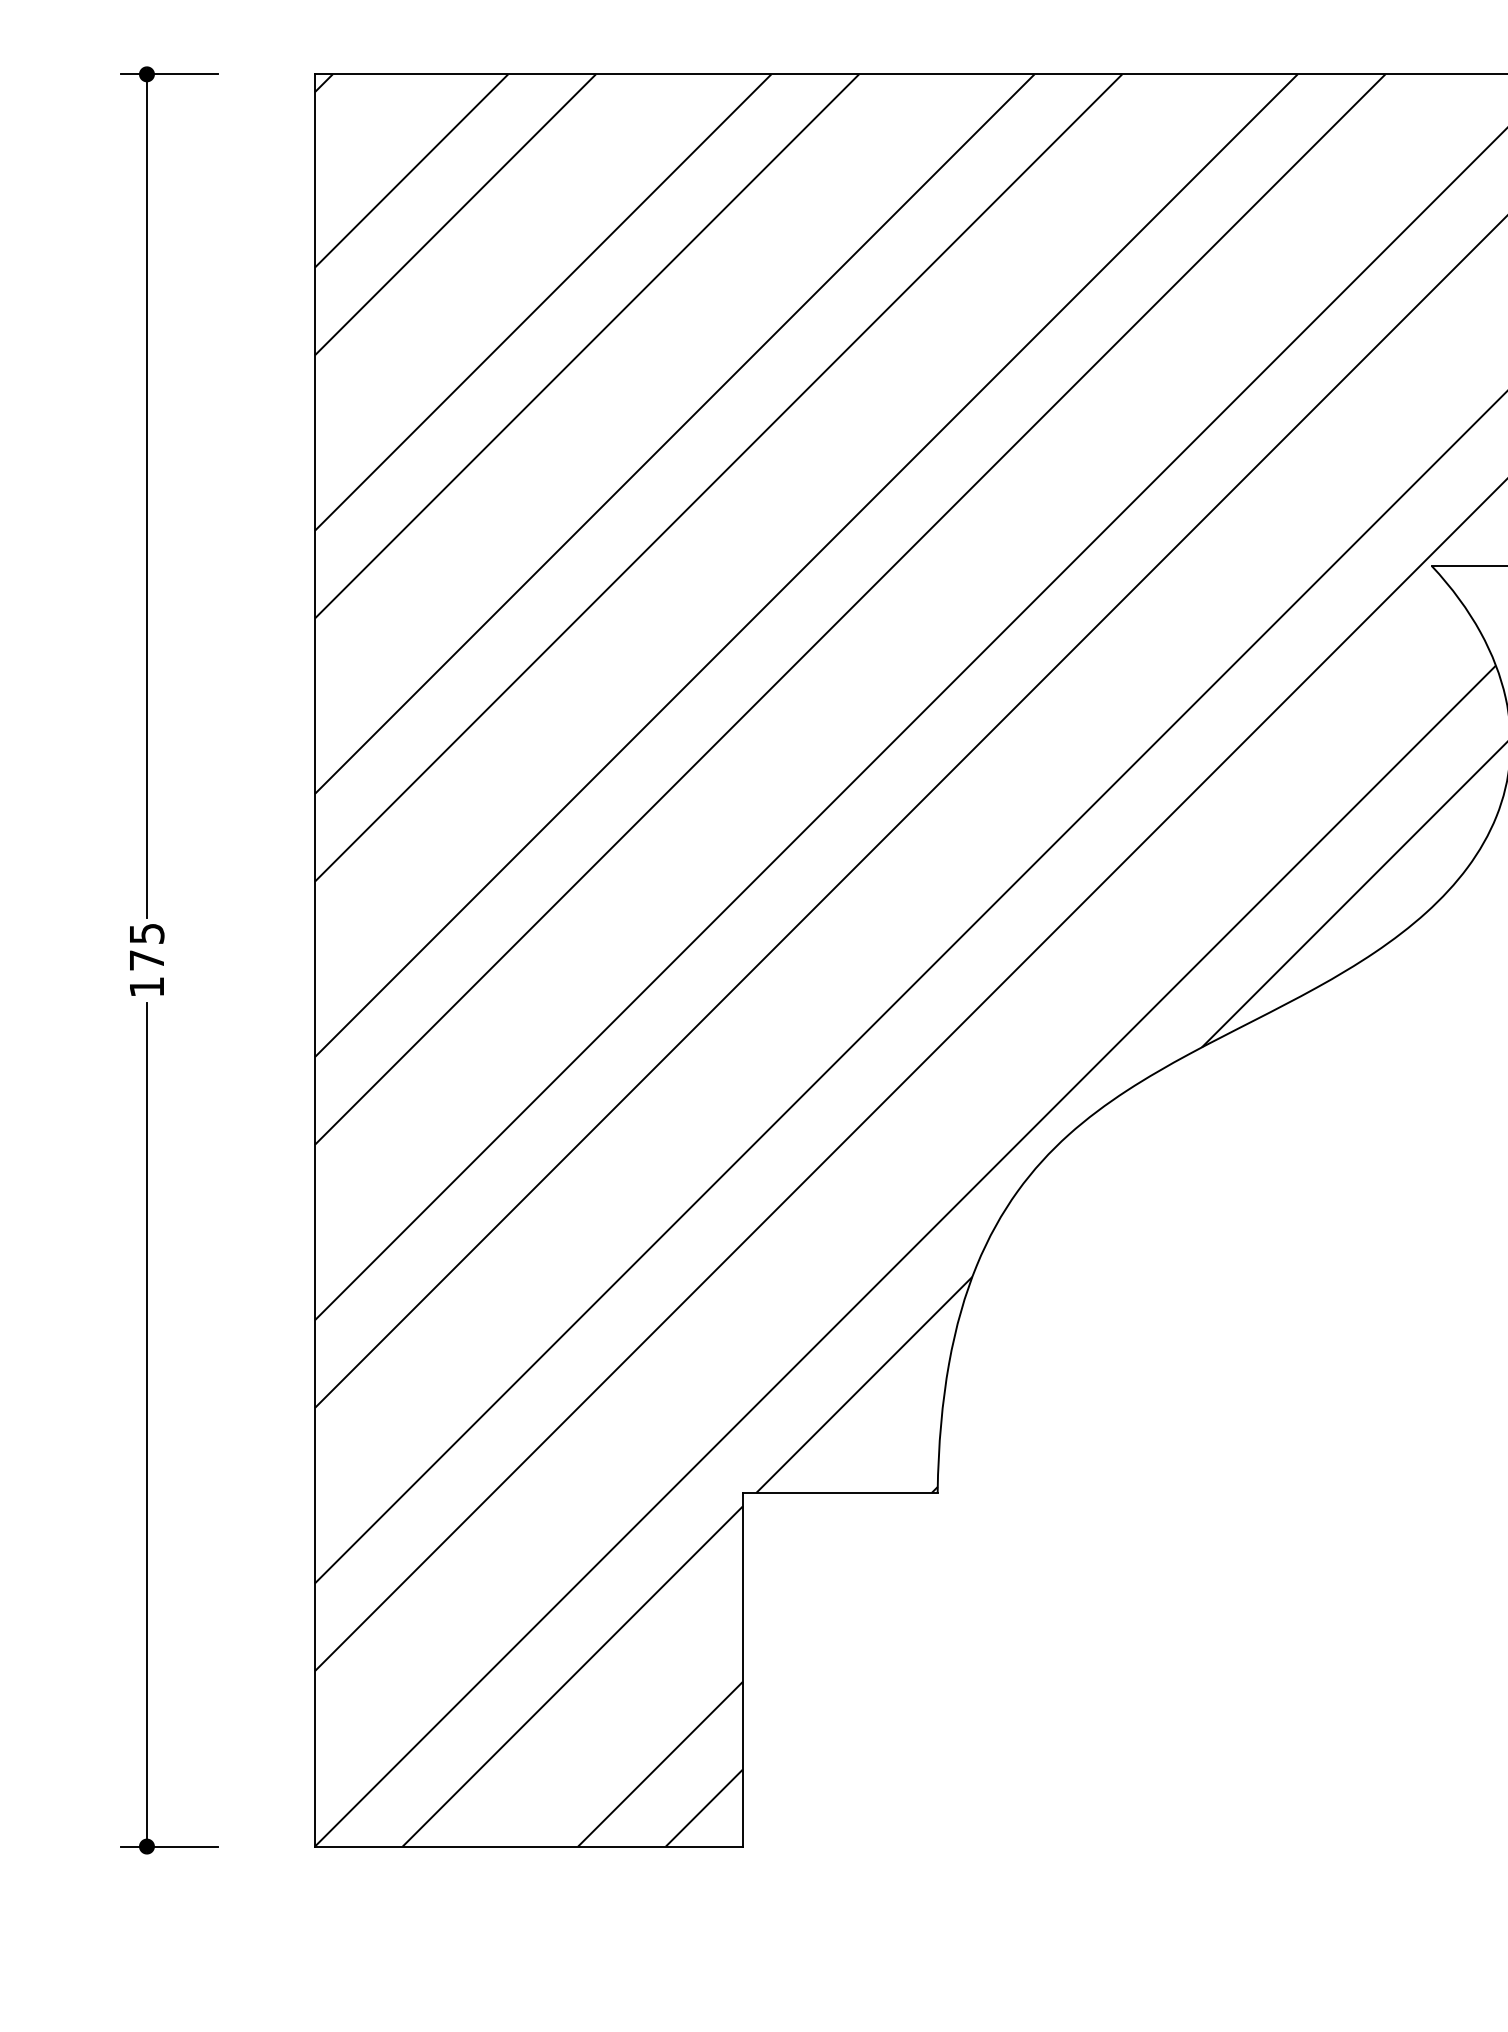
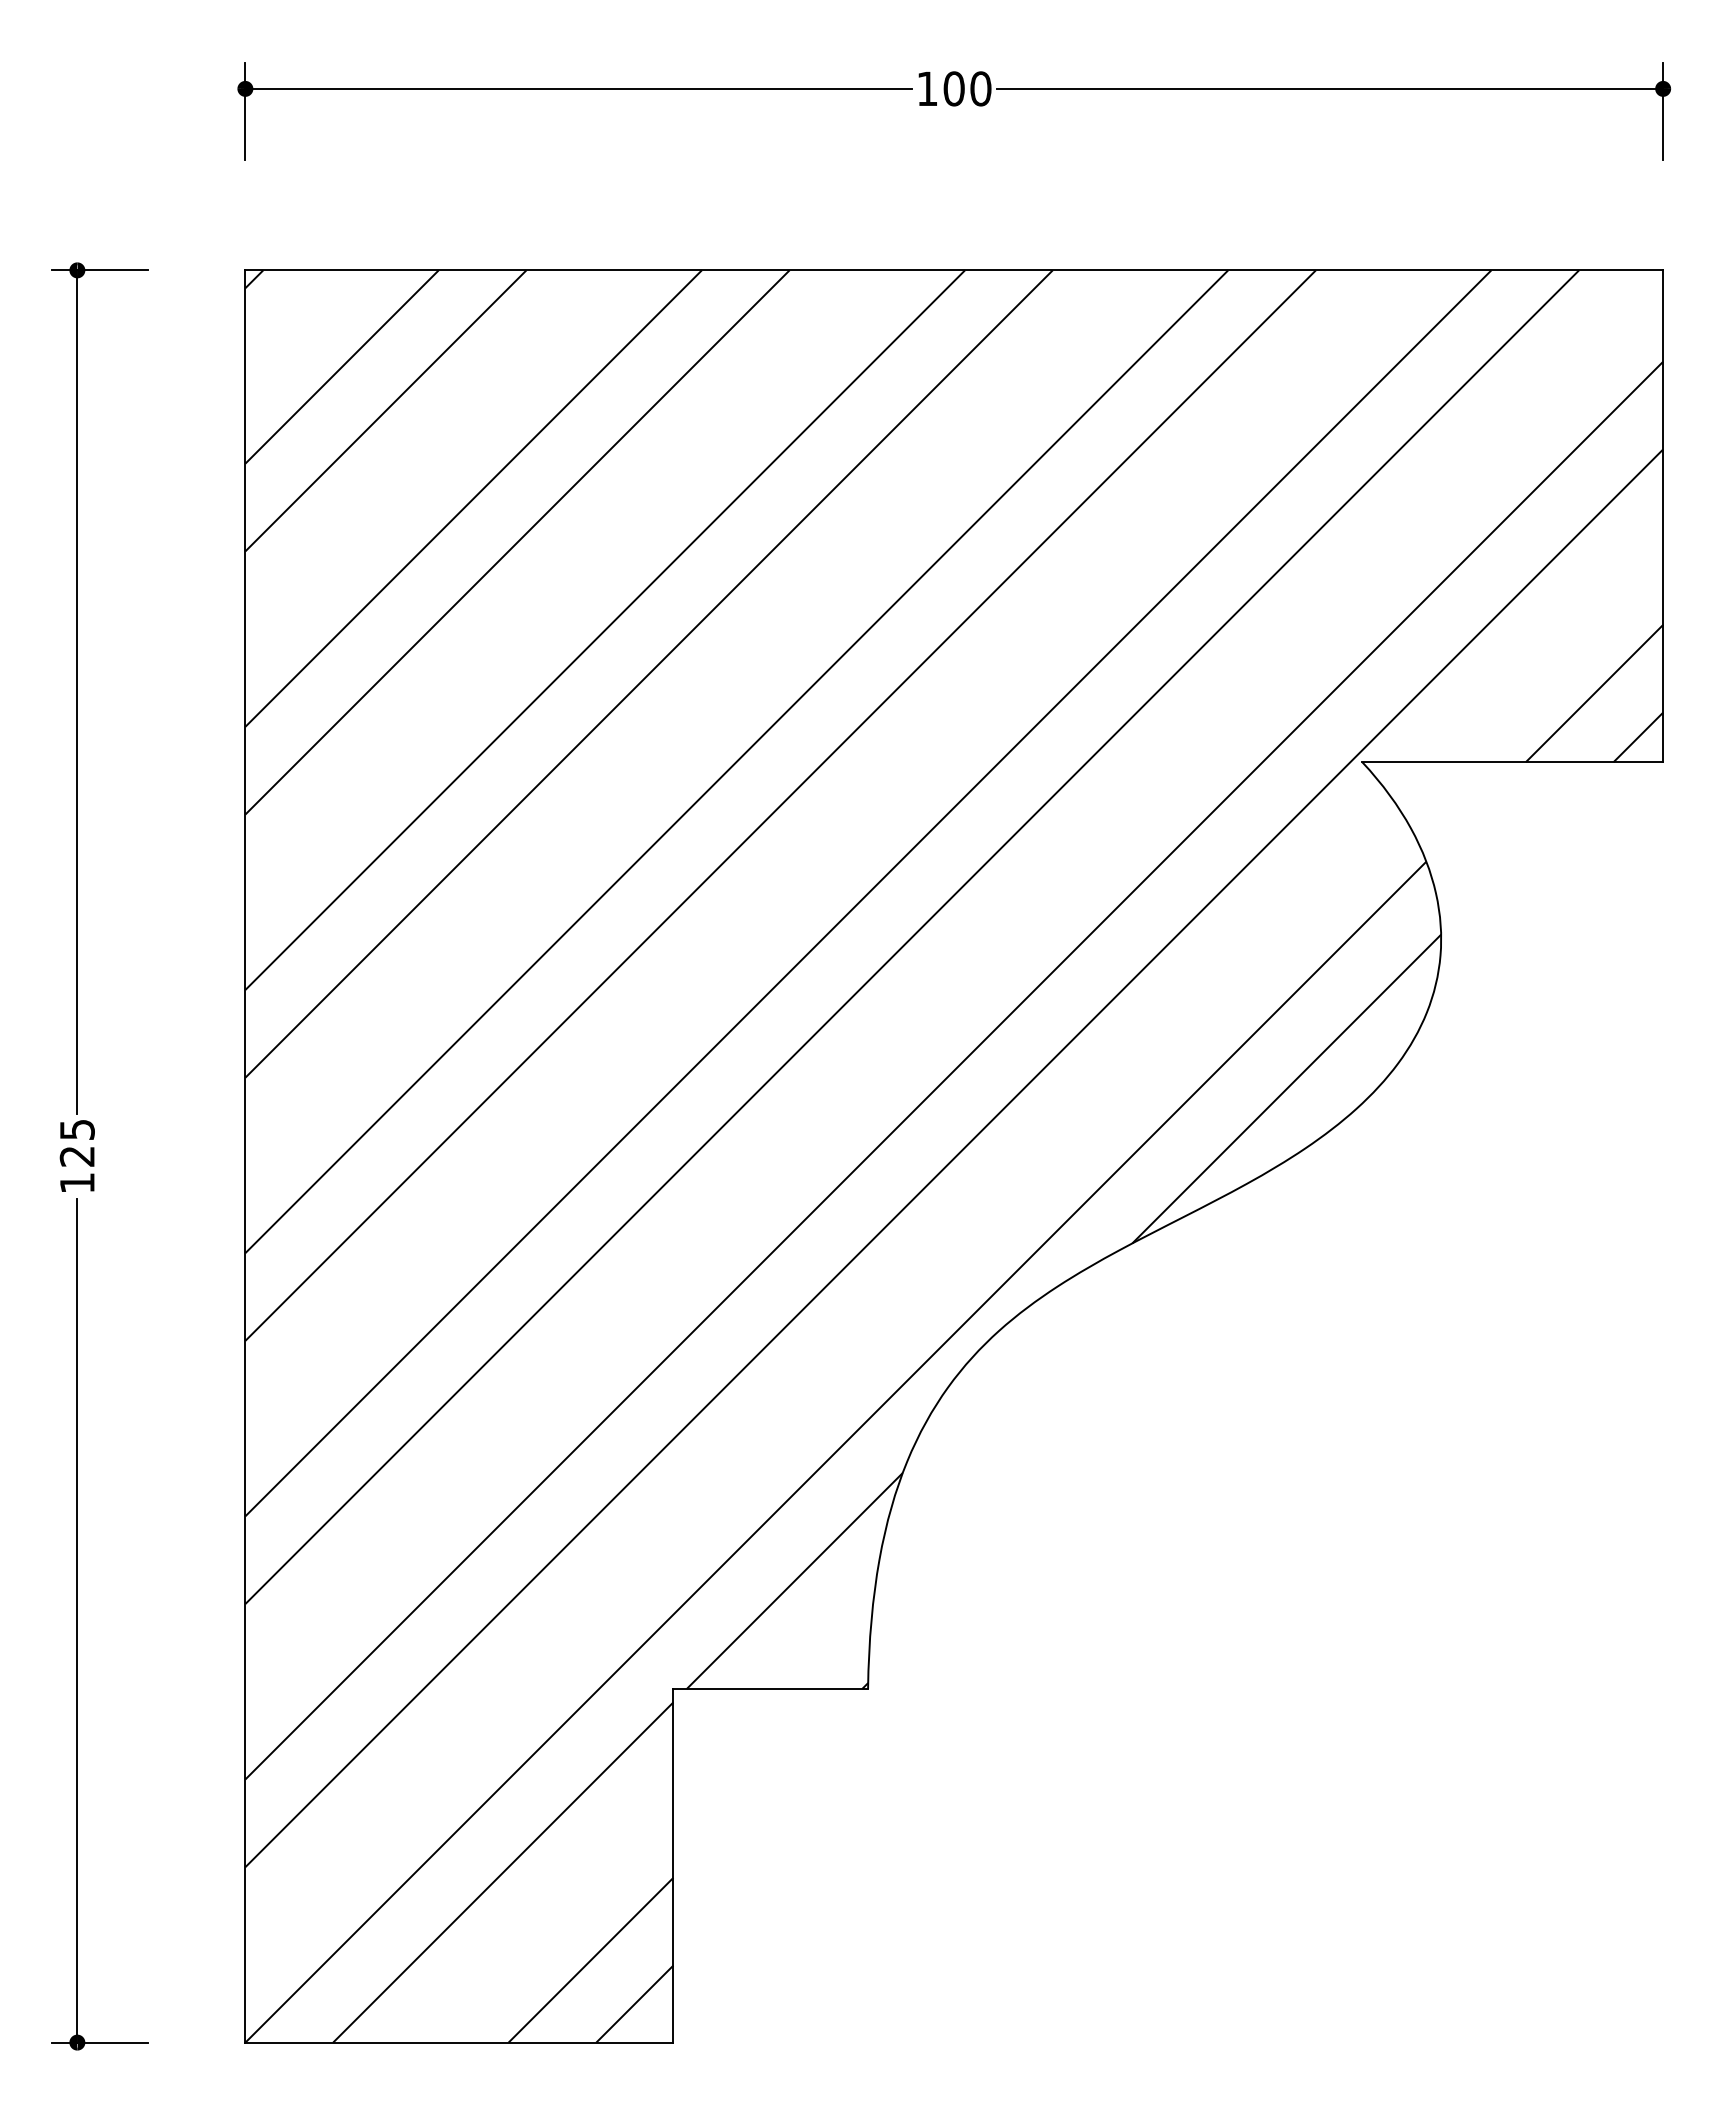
text: (146, 960) -> (76, 1156), 175 -> 125

